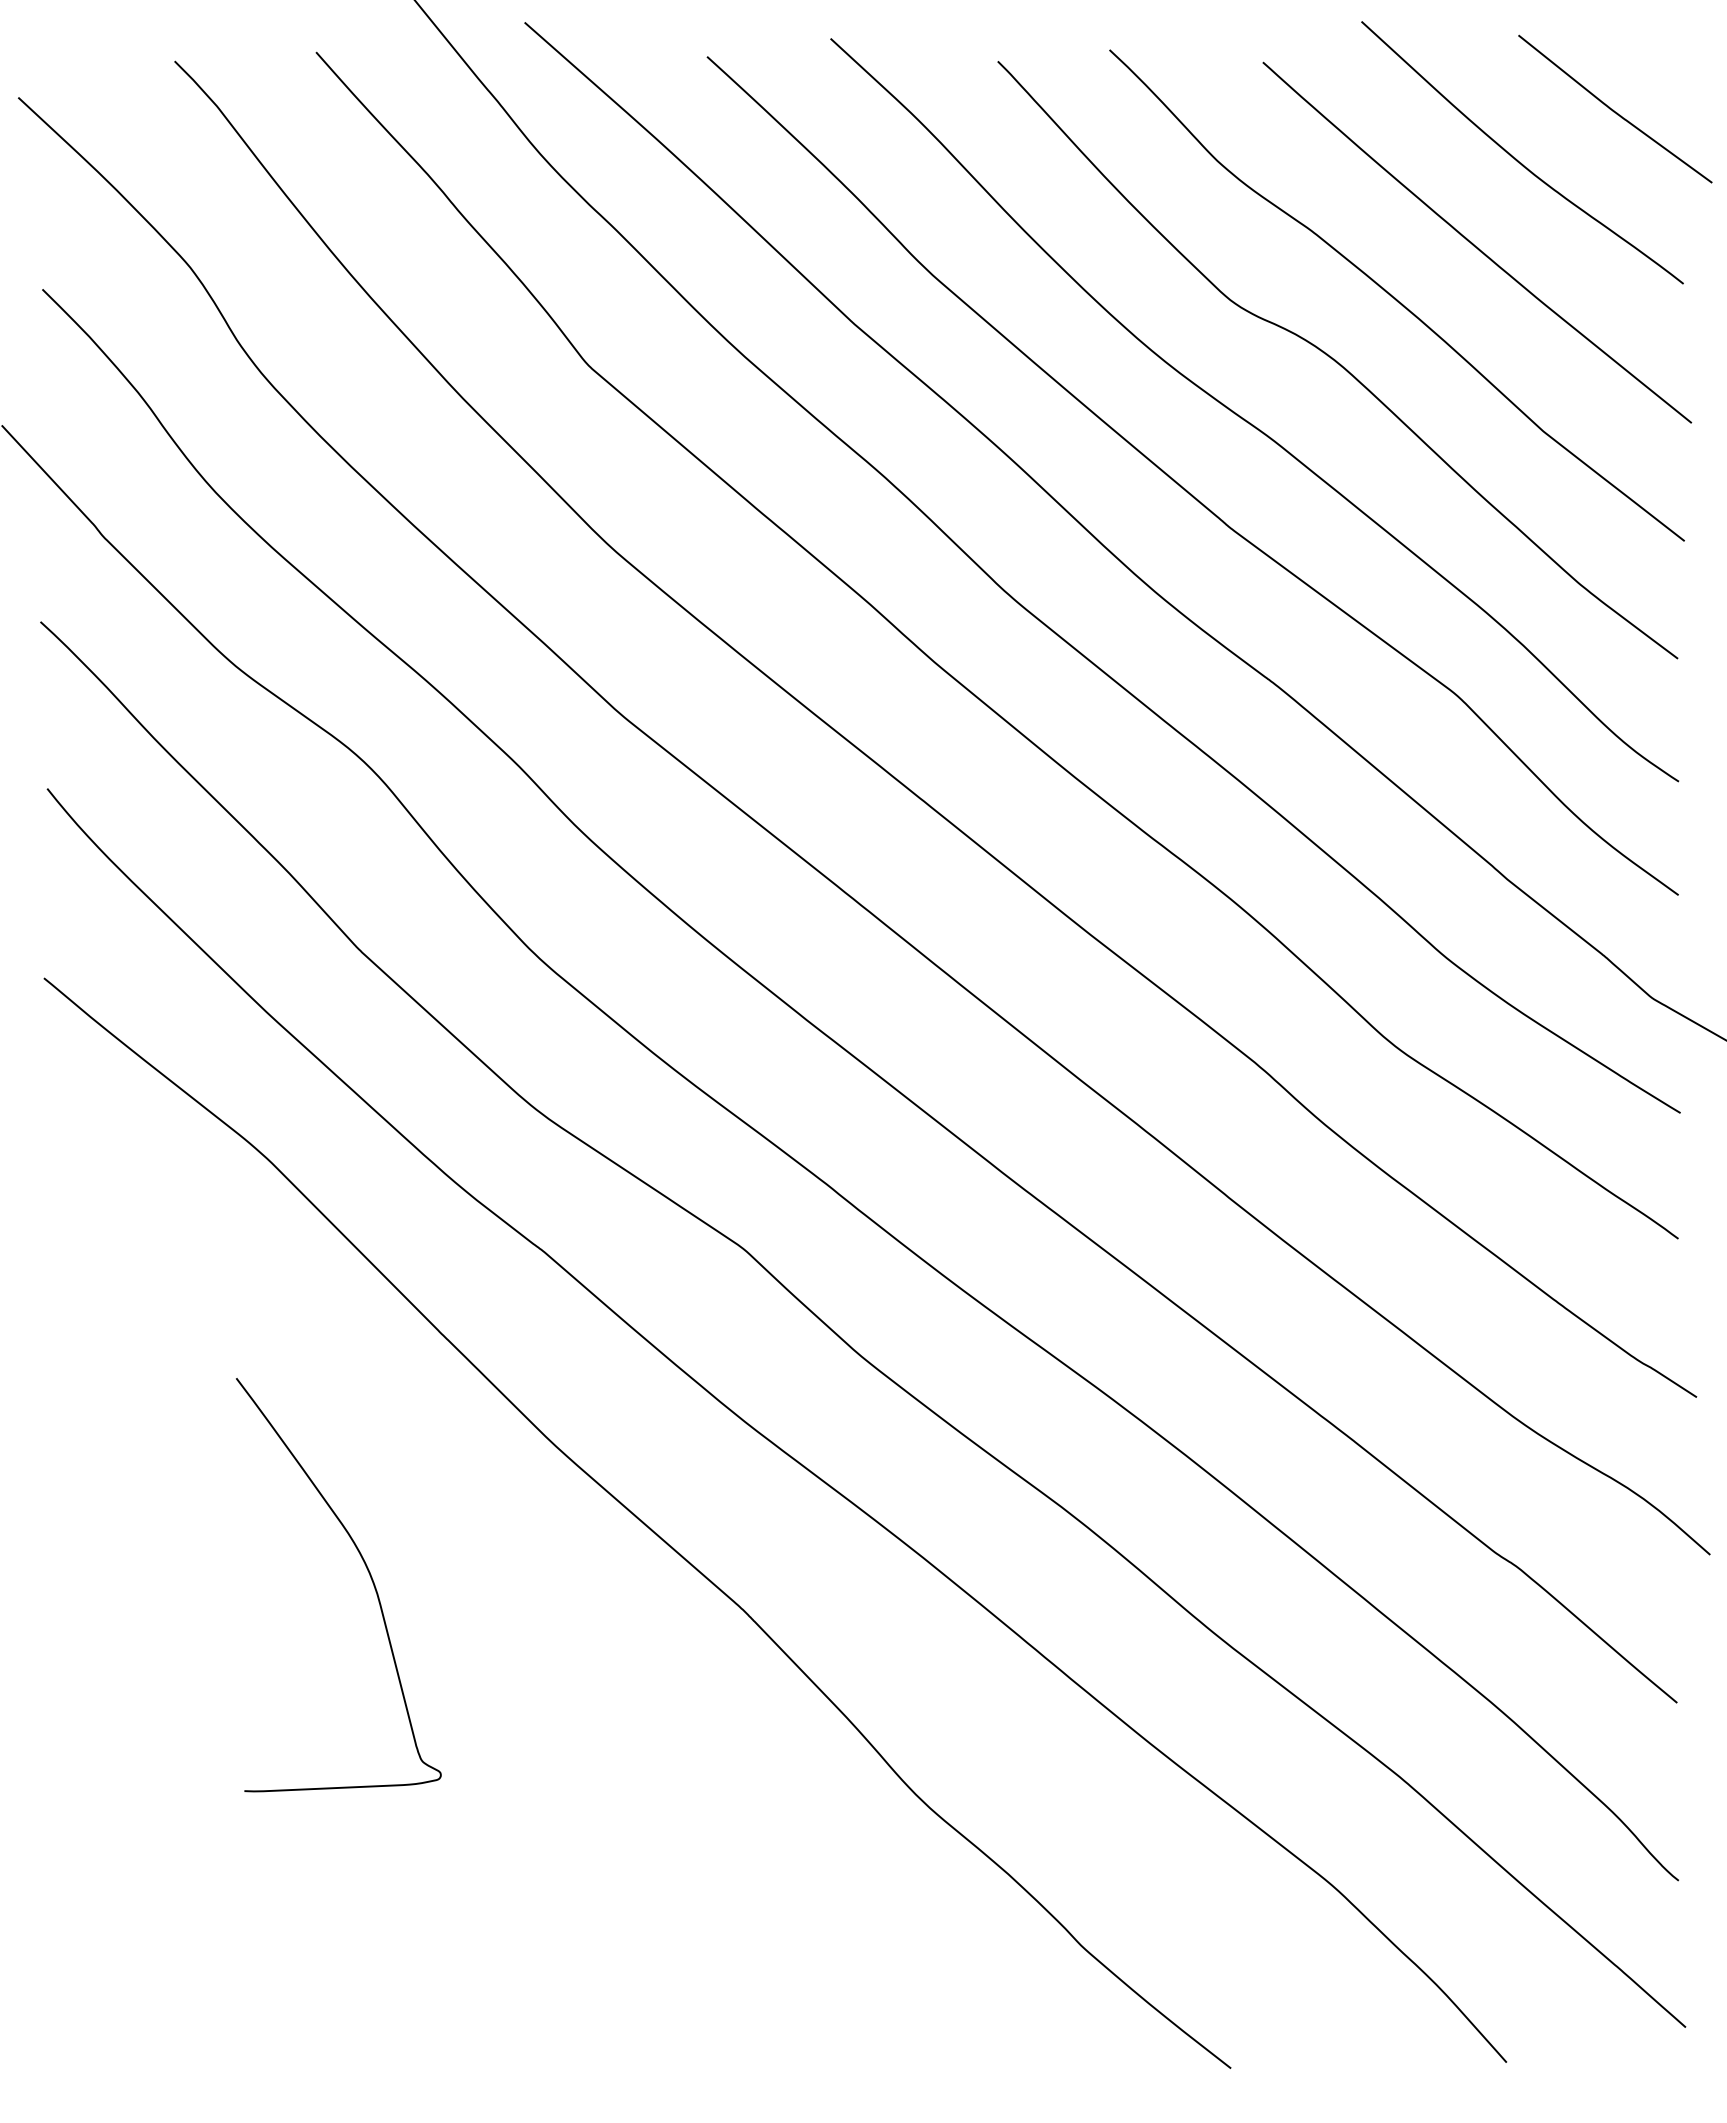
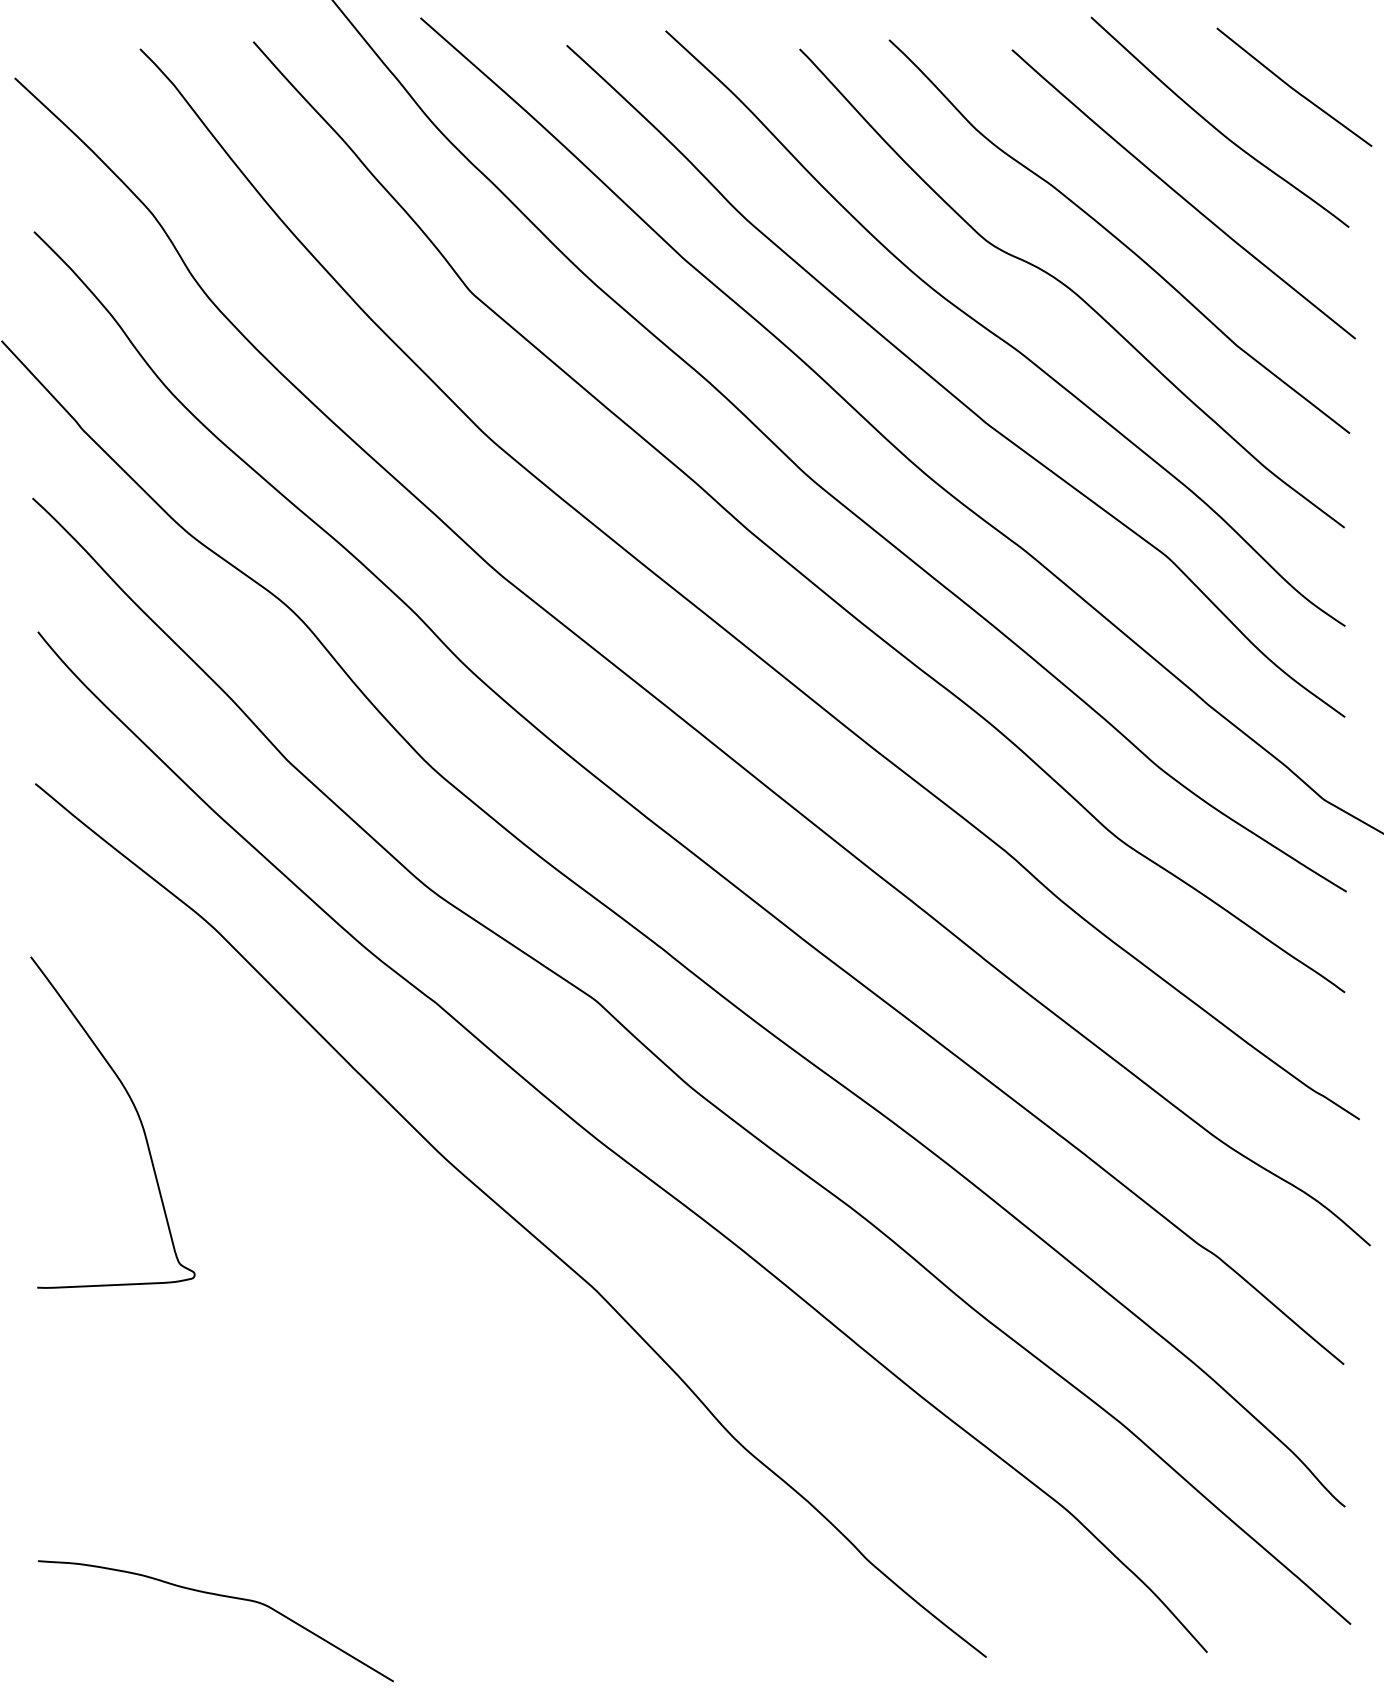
curve: (368, 1573) -> (136, 1113), moved
curve: (276, 1992) -> (221, 1596), added

